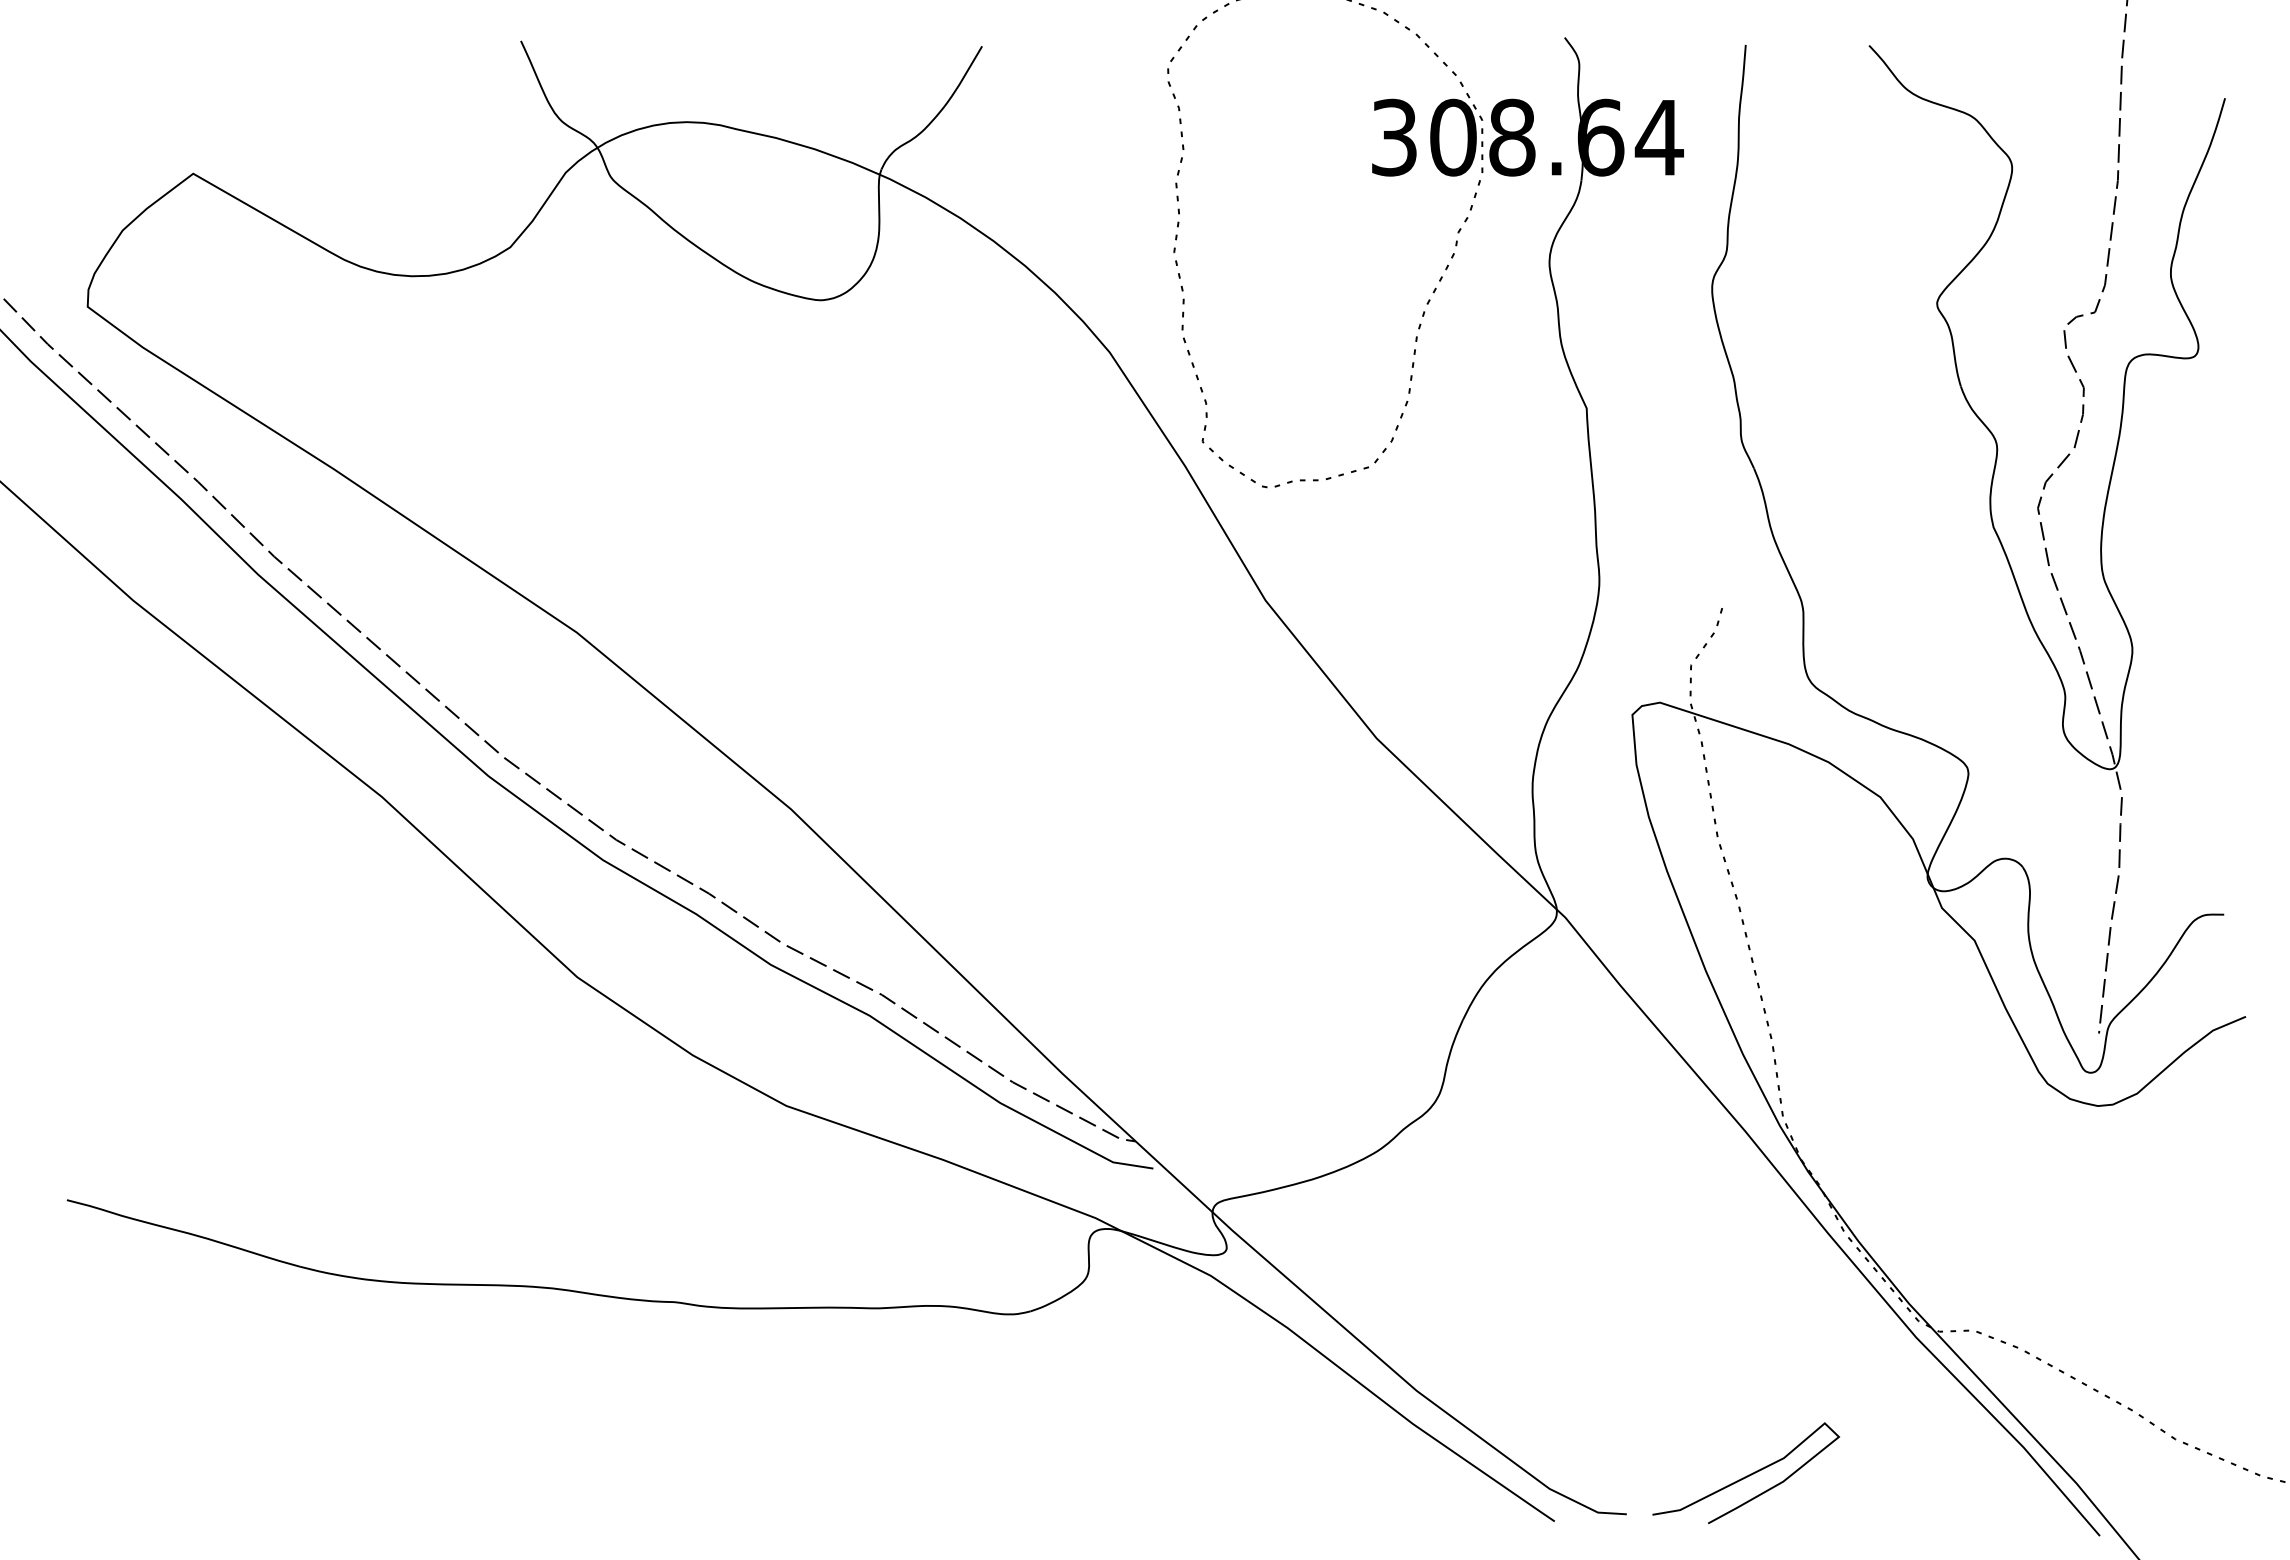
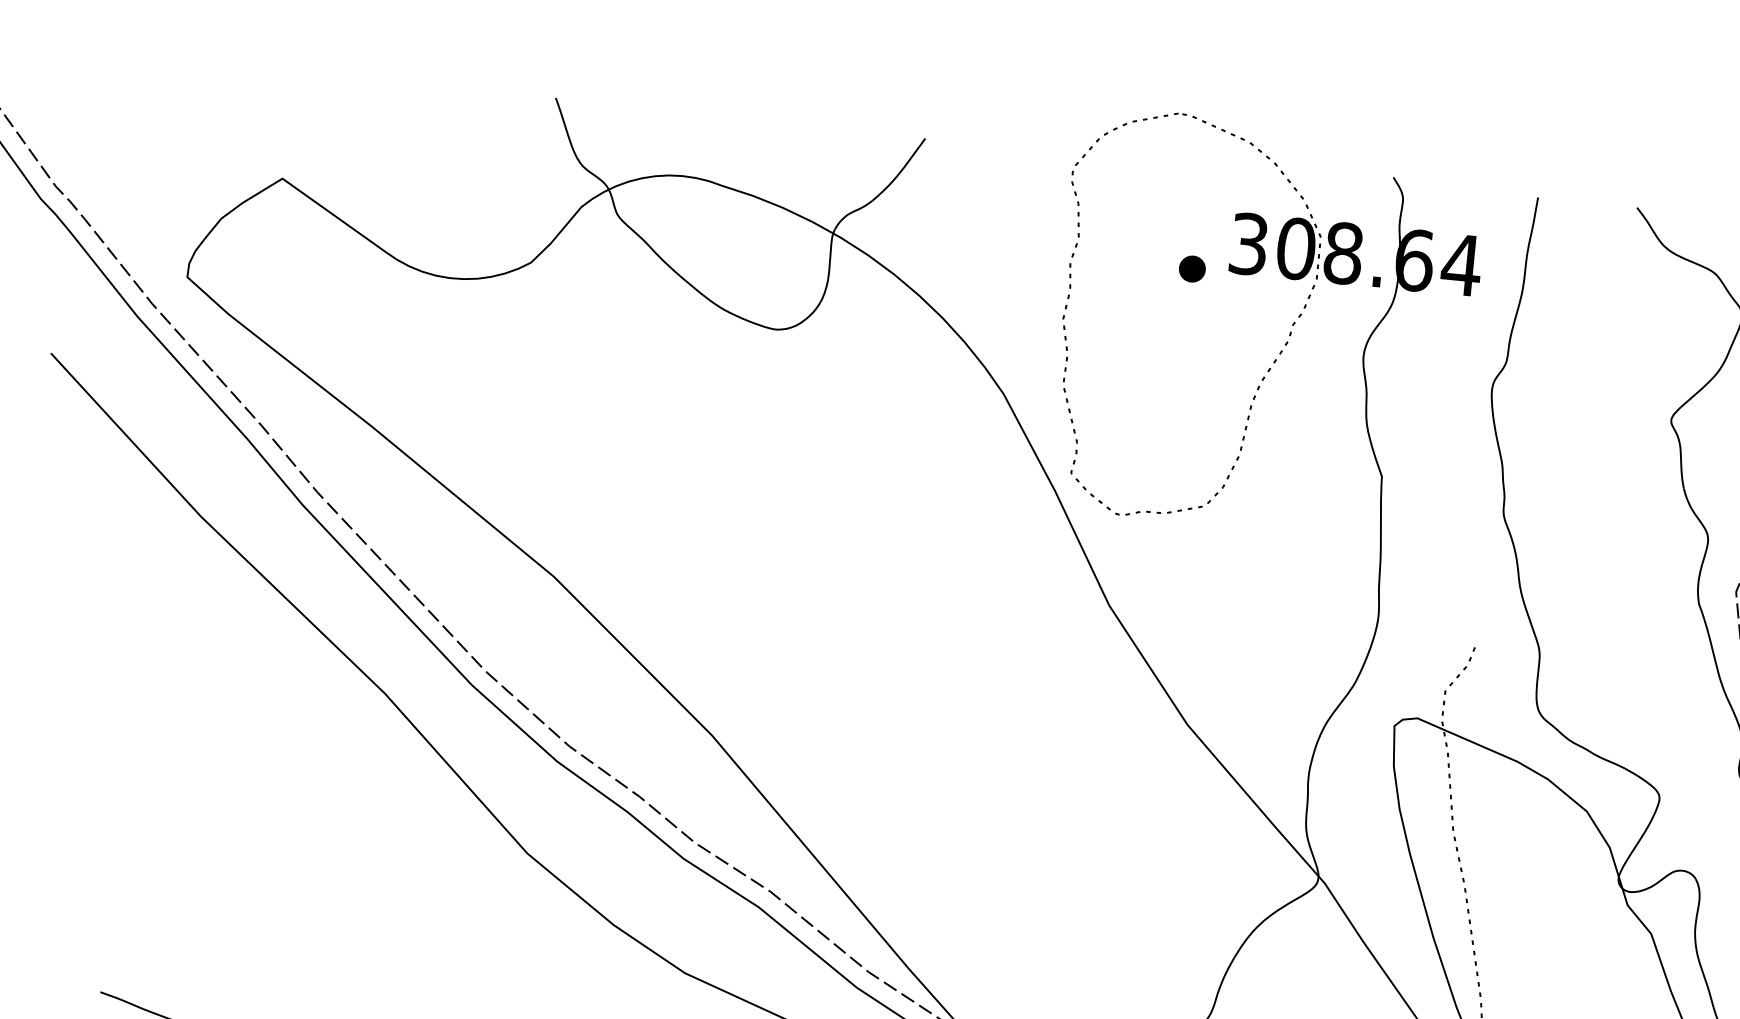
part: (1327, 174) -> (1192, 268), added

